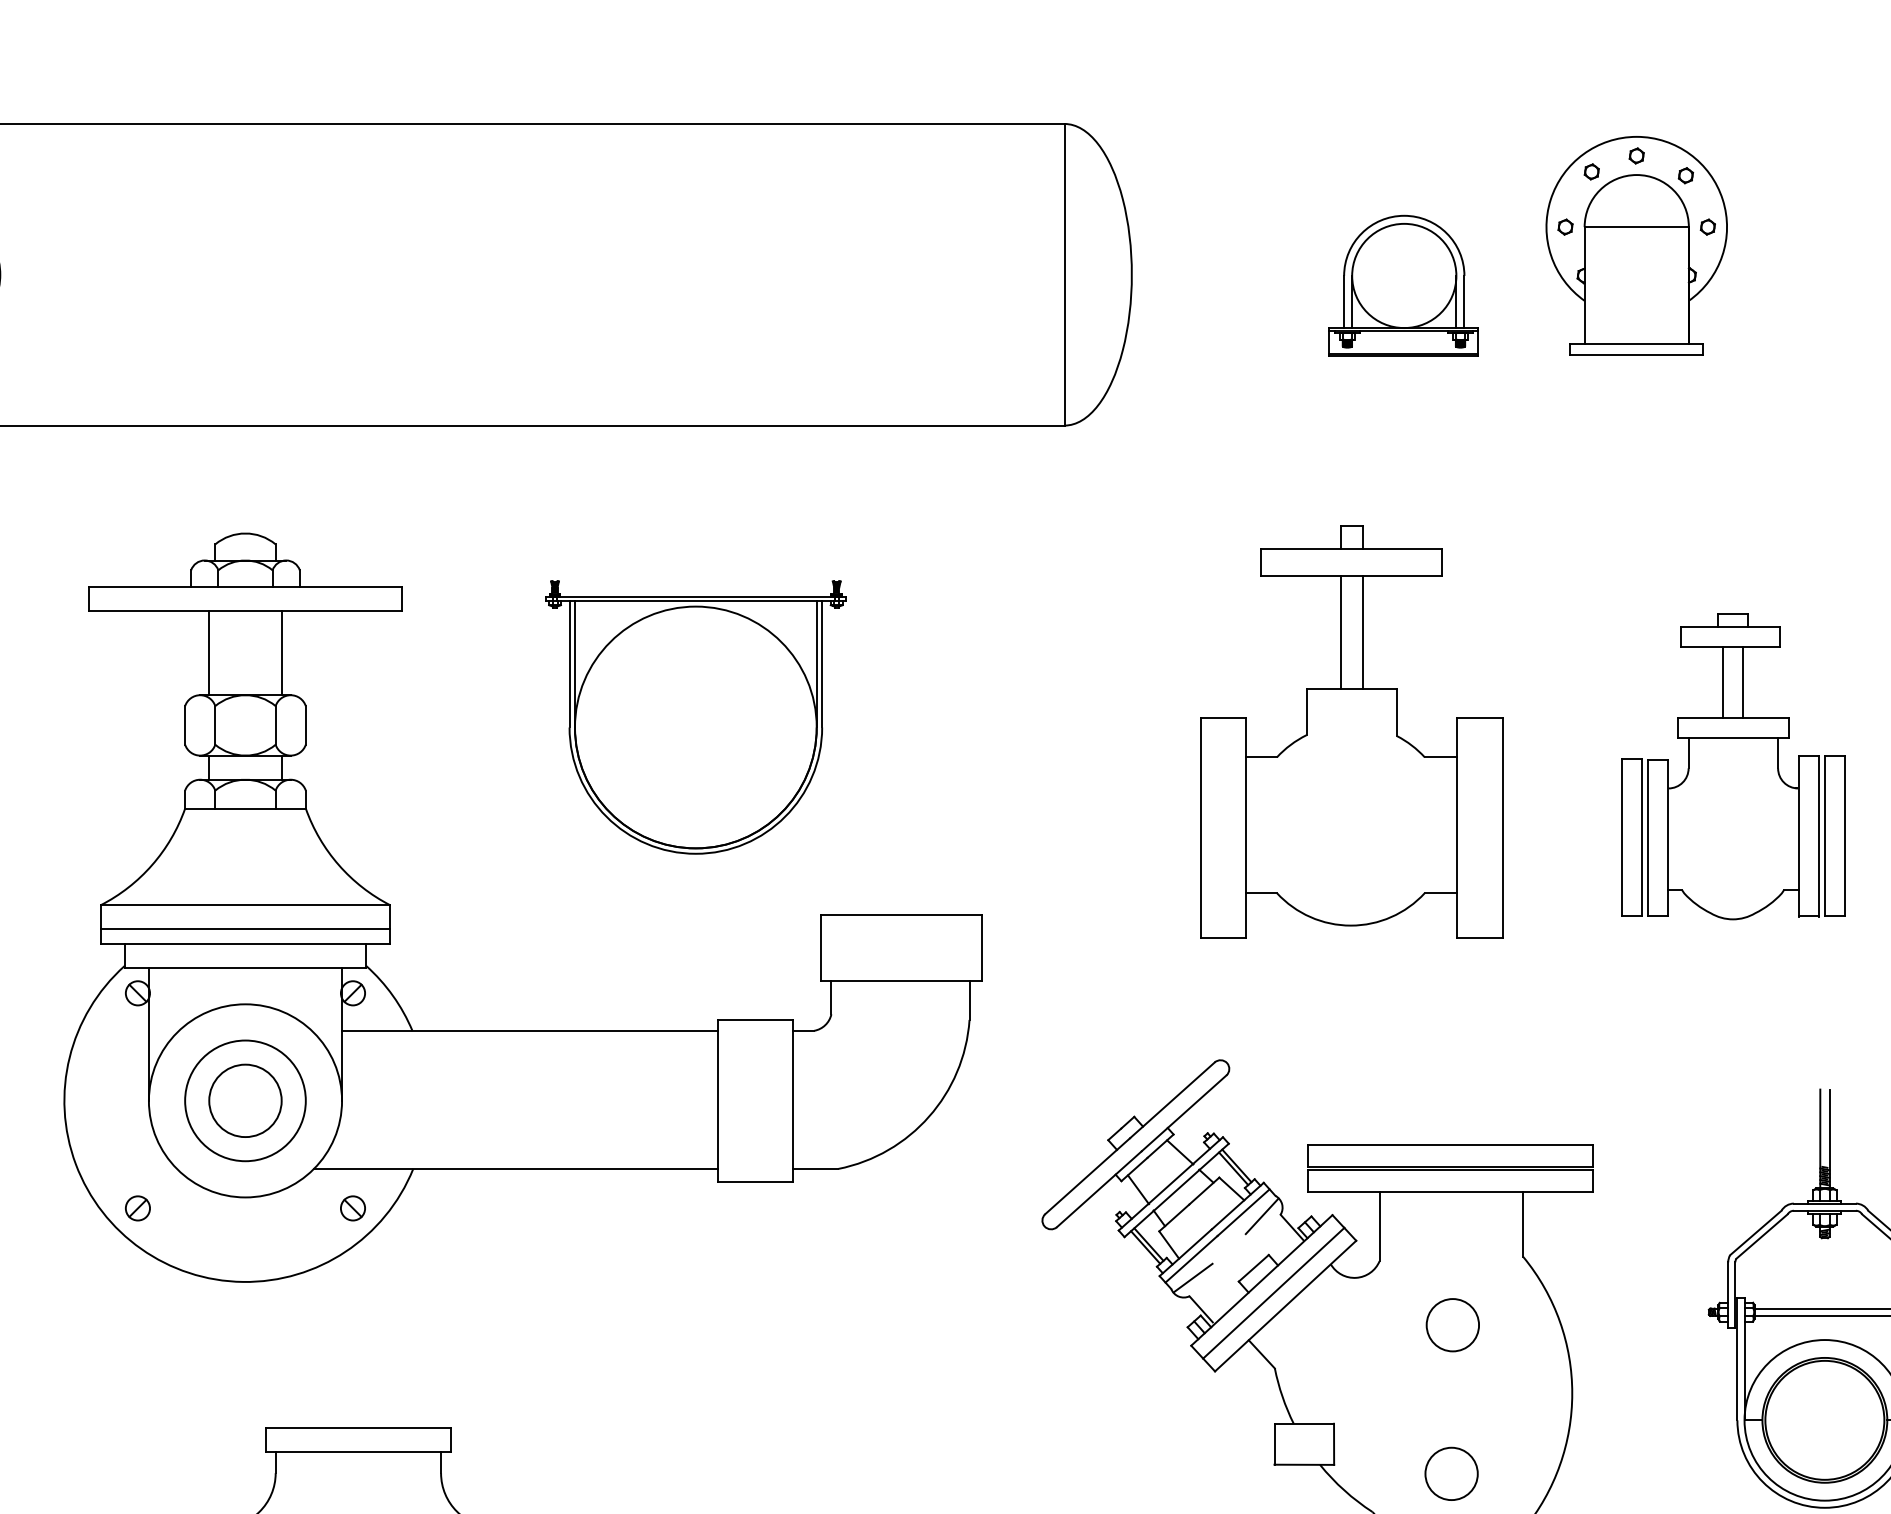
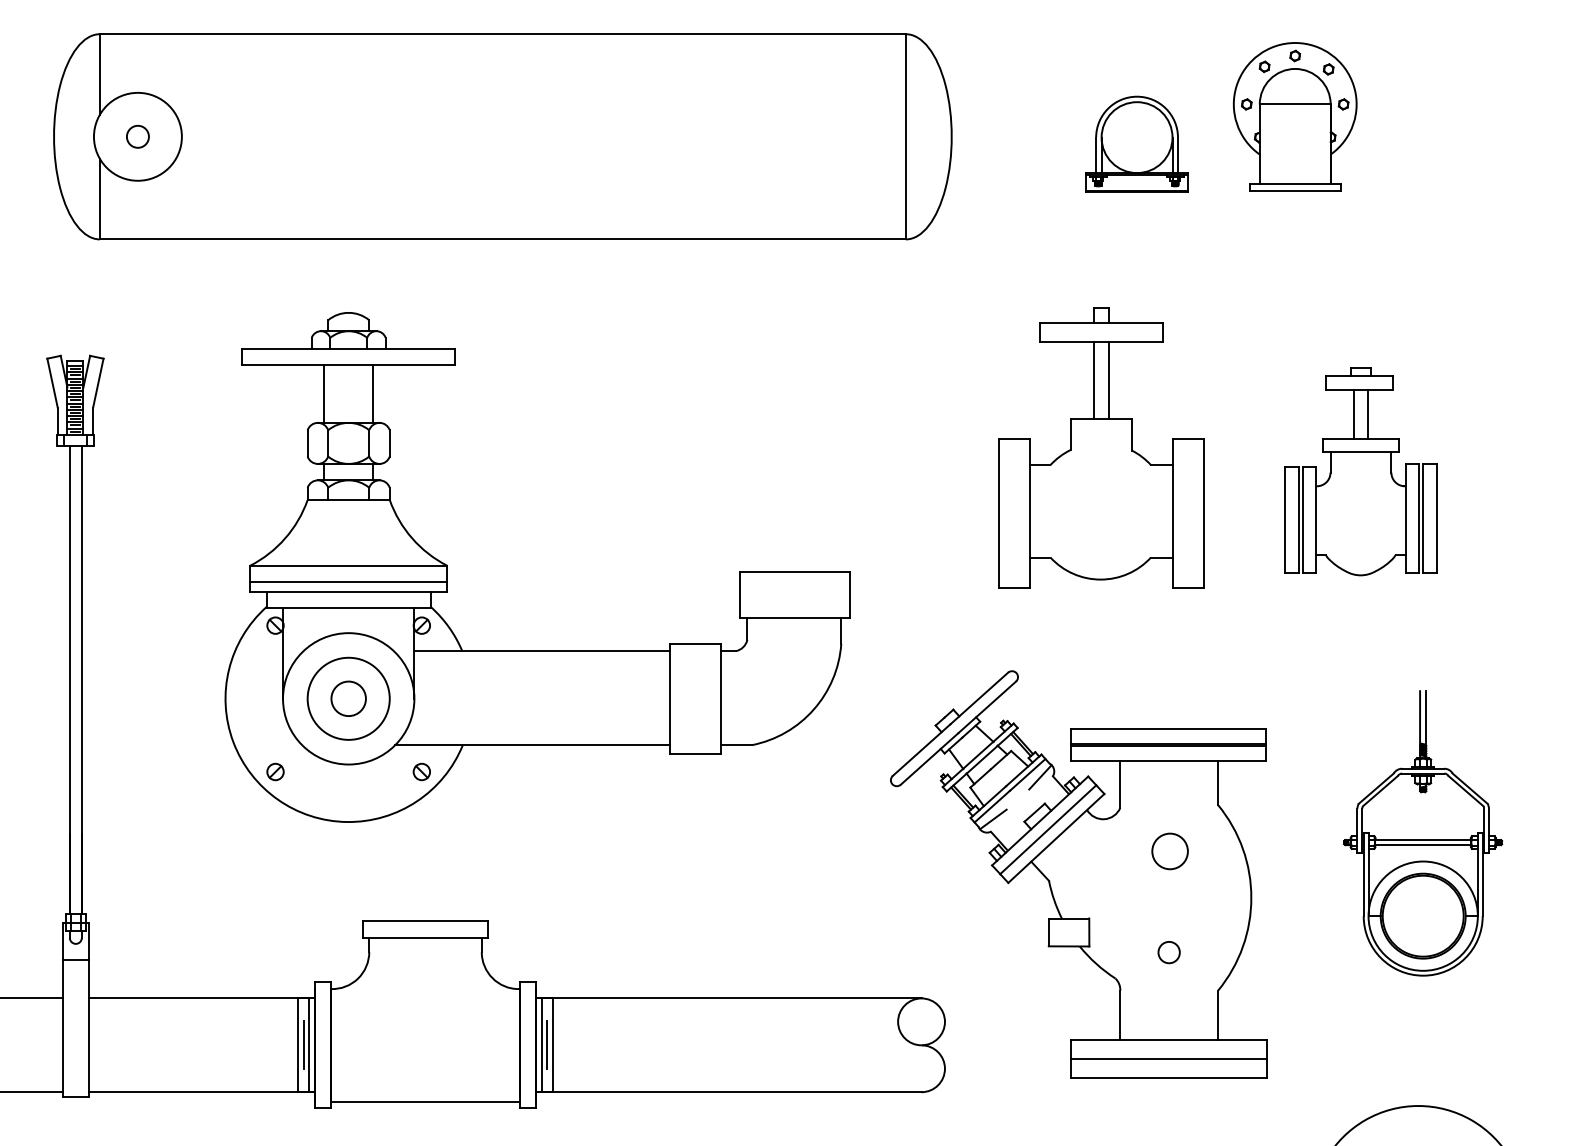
part: (694, 716) -> (654, 437), removed
circle: (245, 1100) -> (348, 698), size x0.7
circle: (1450, 1473) -> (1168, 952), size x0.6

